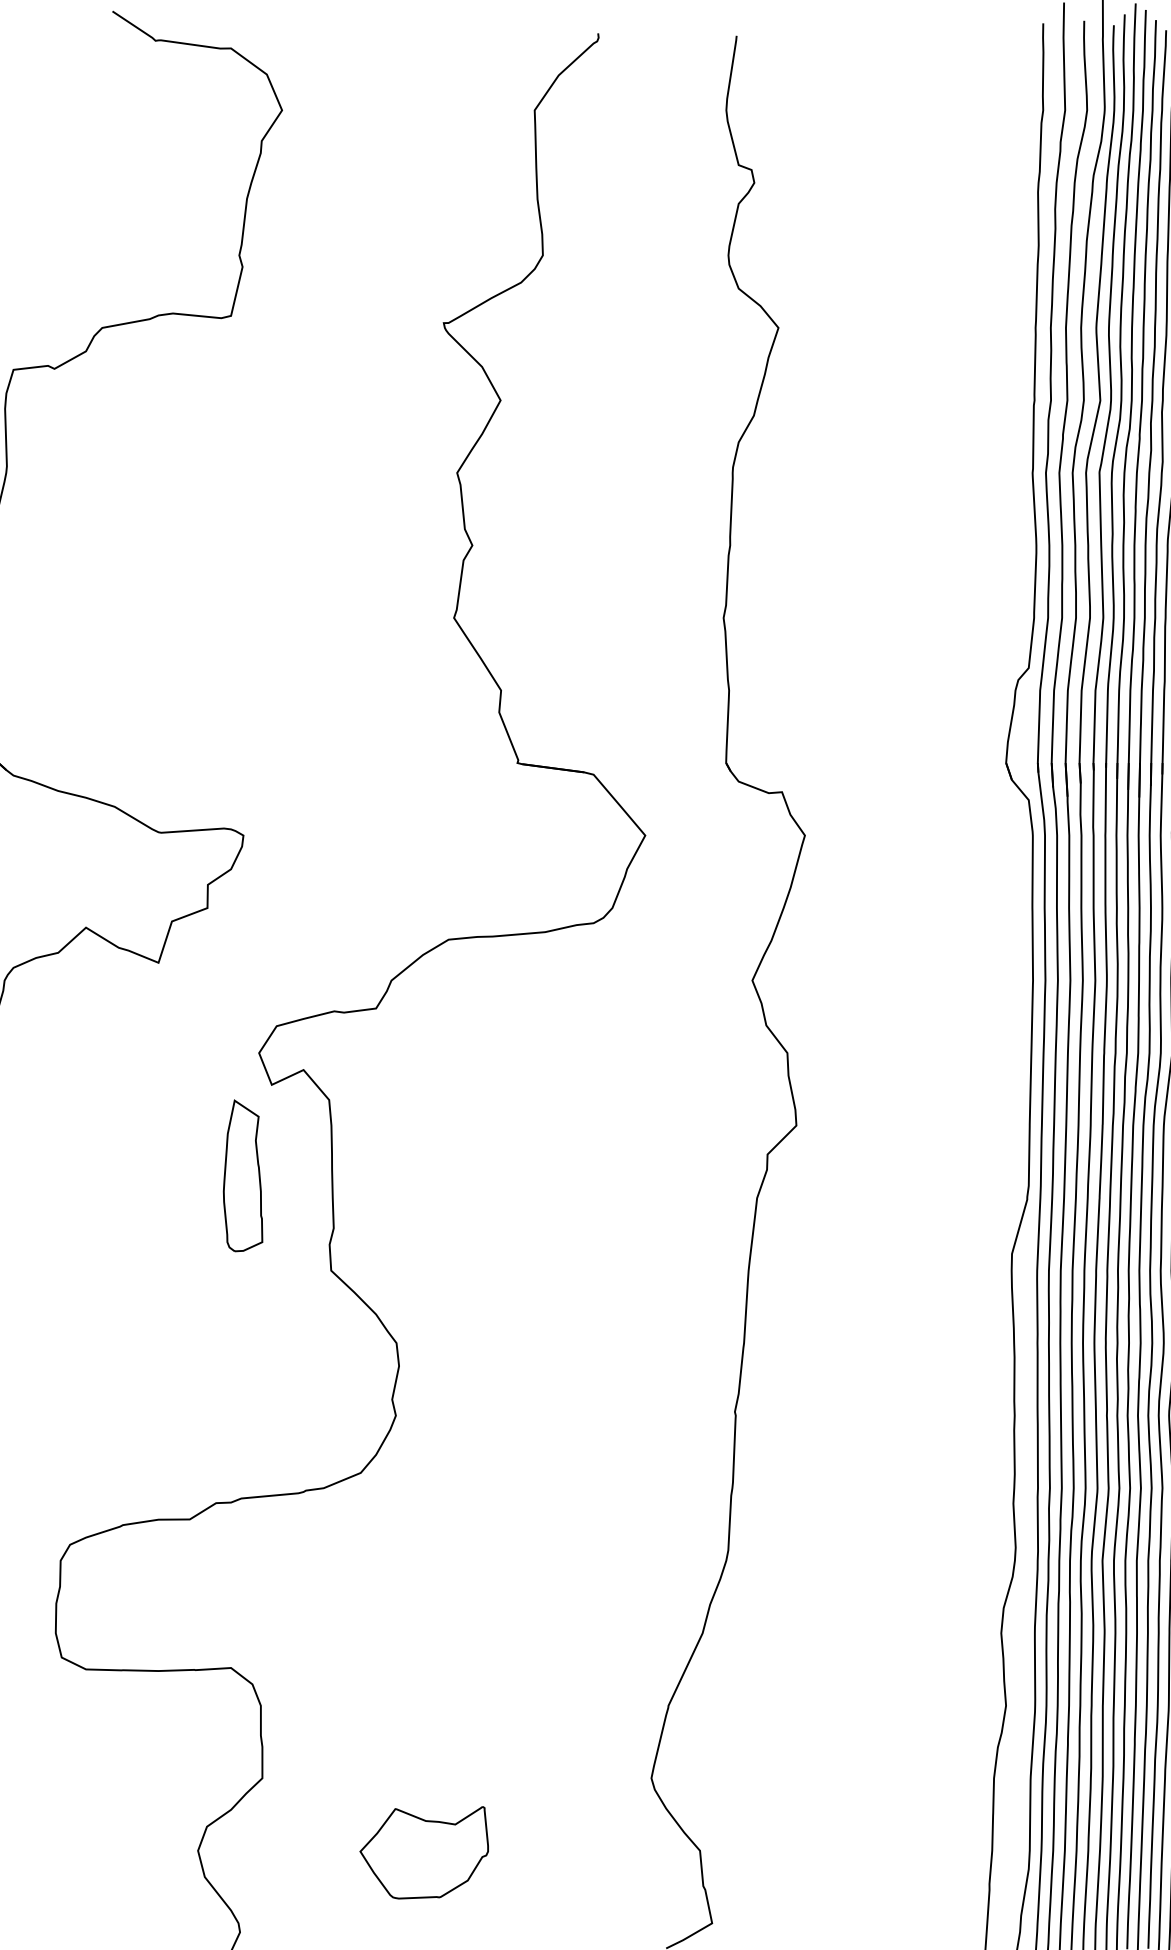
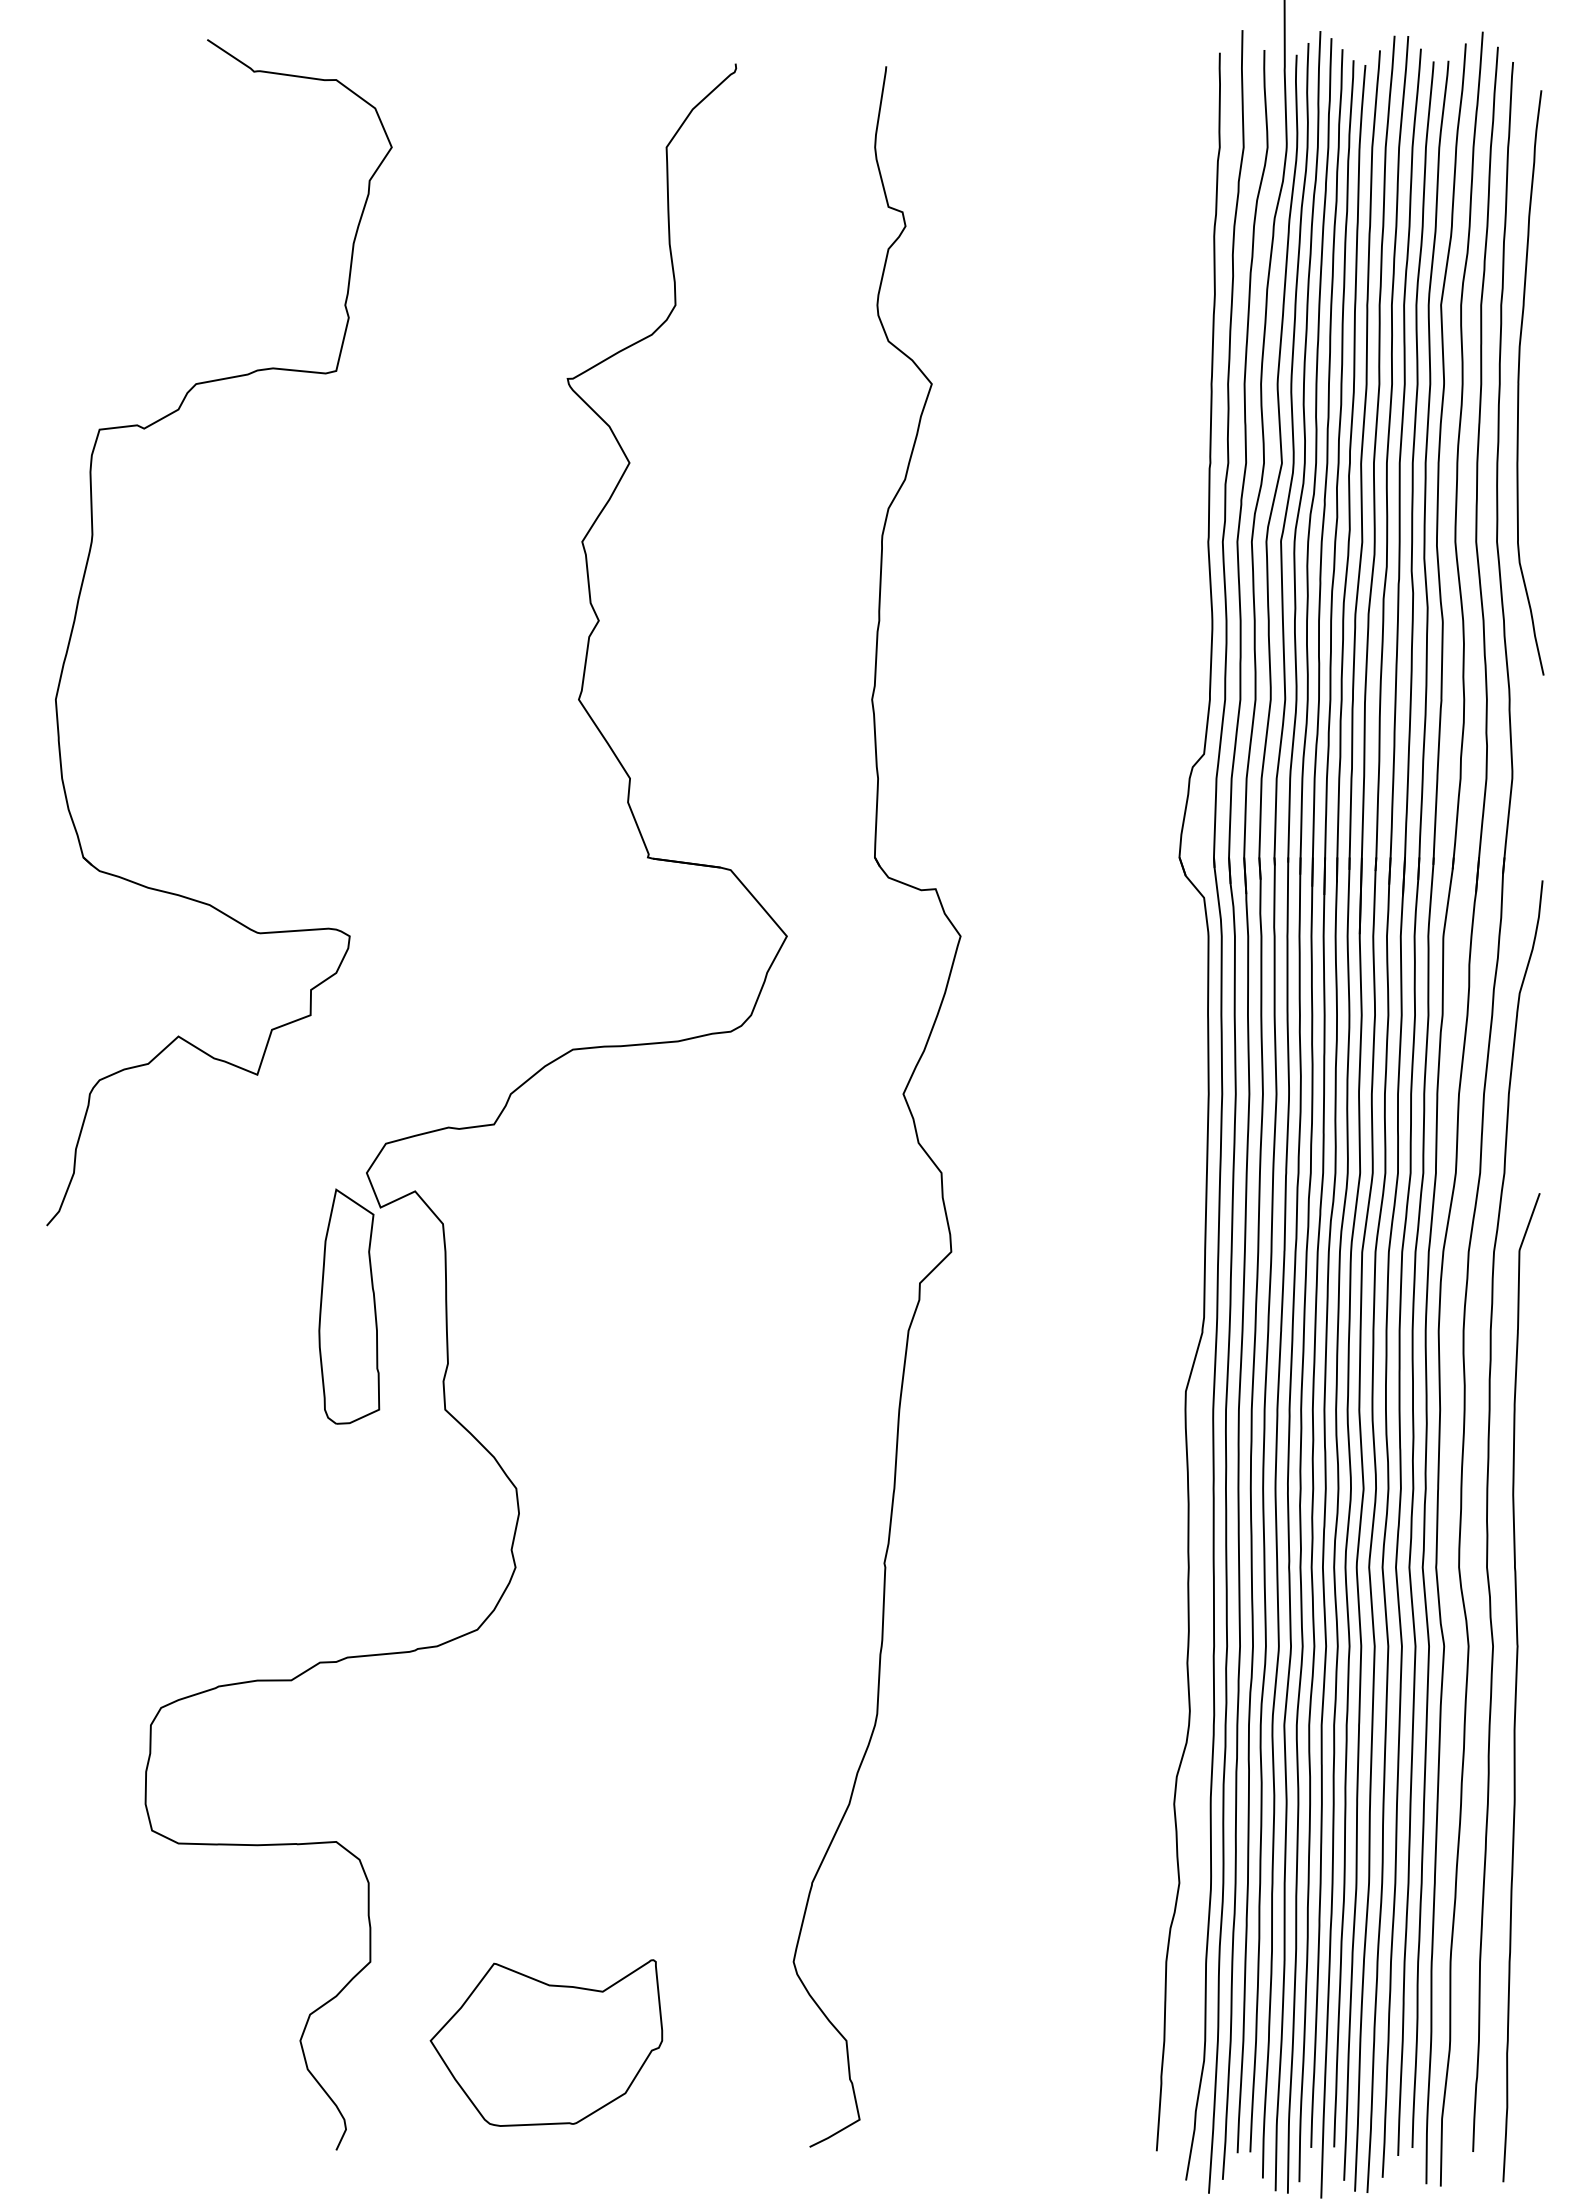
part: (243, 1175) -> (349, 1306), size x1.43
part: (424, 1852) -> (546, 2042), size x1.67

